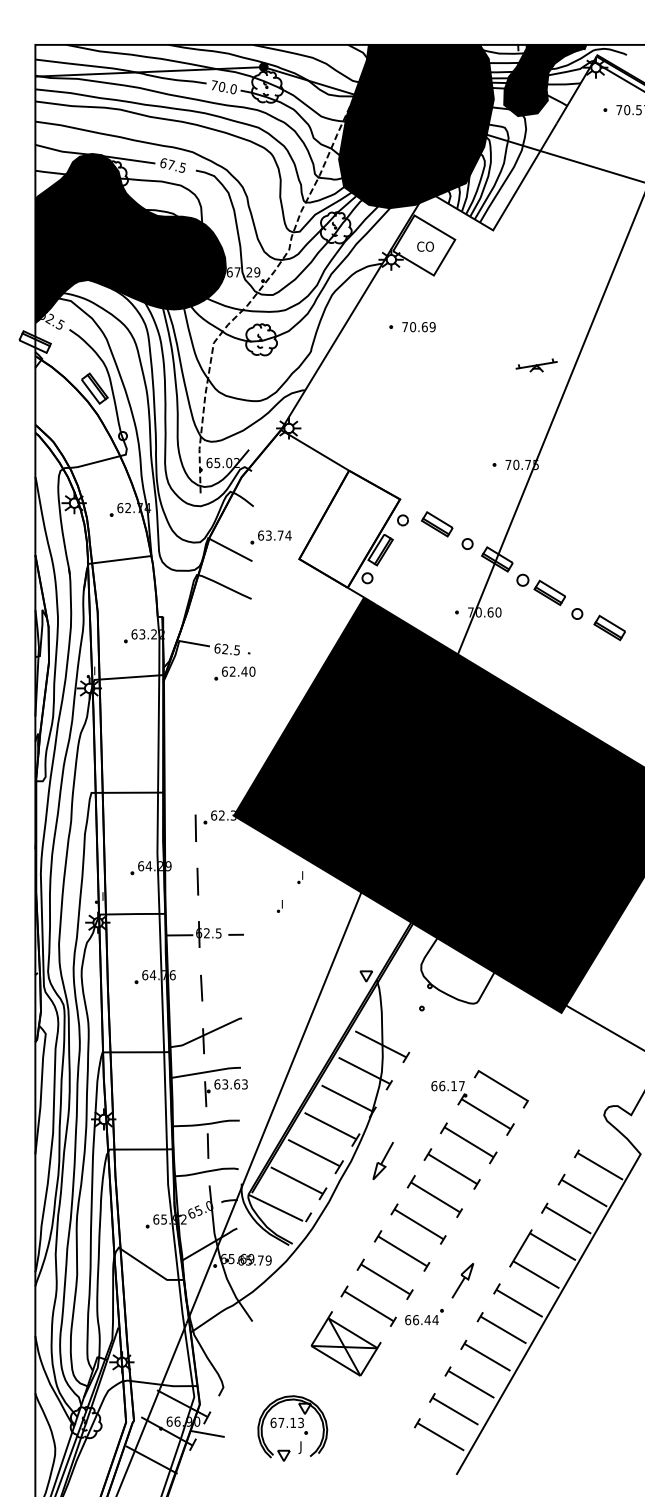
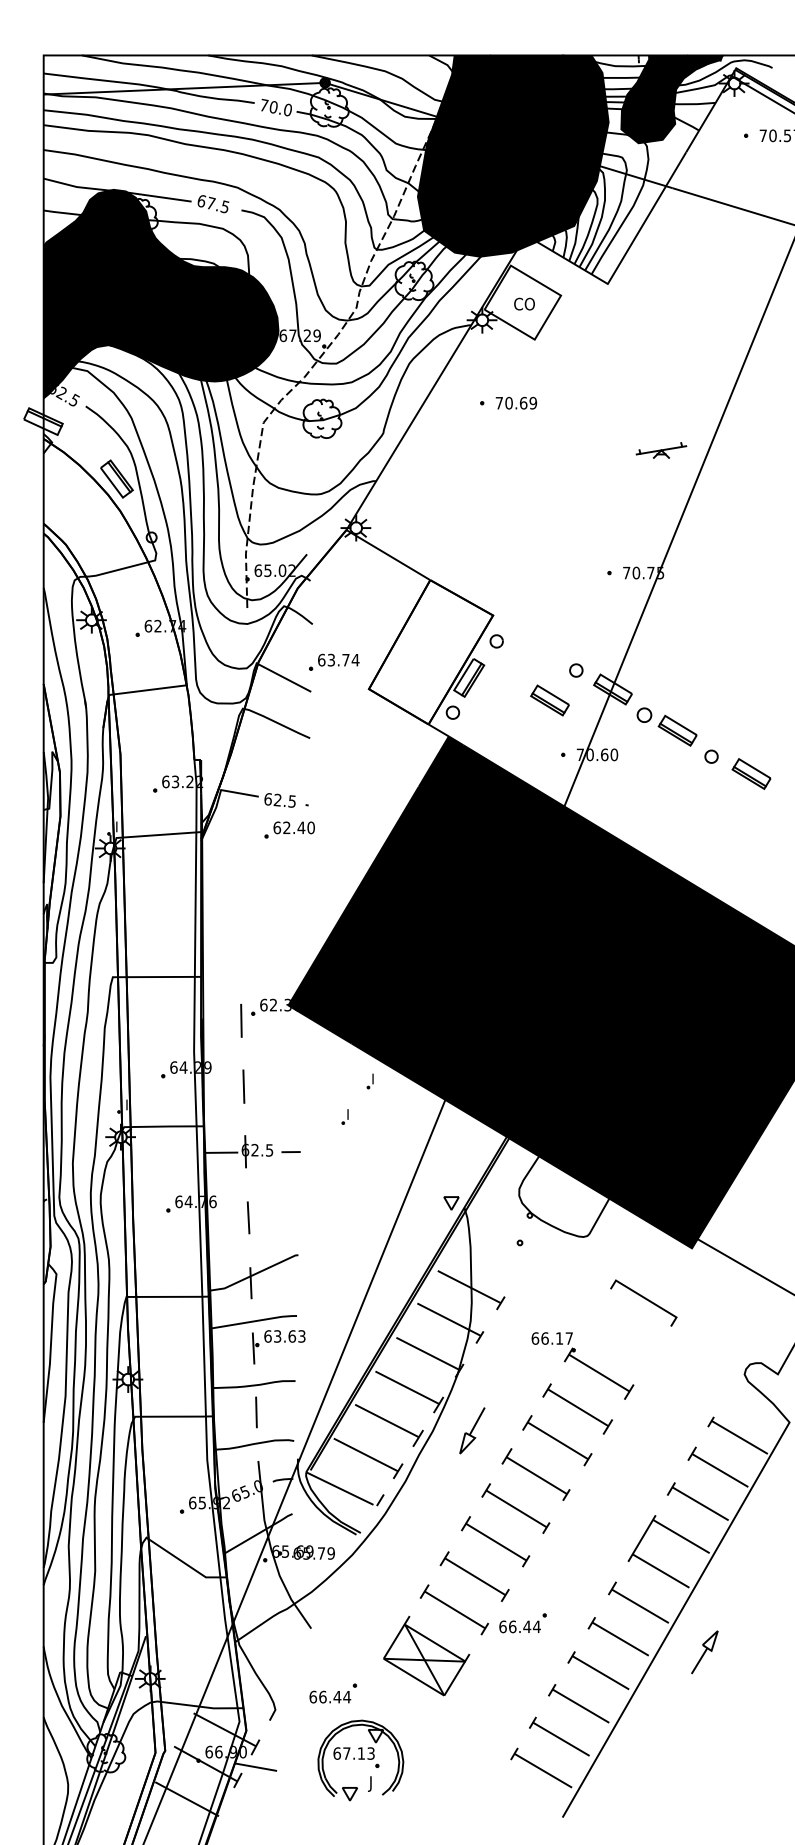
part: (437, 524) -> (550, 700), moved
line: (503, 1087) -> (646, 1300), moved
part: (462, 1280) -> (704, 1652), moved
part: (270, 1374) -> (333, 1693), added

